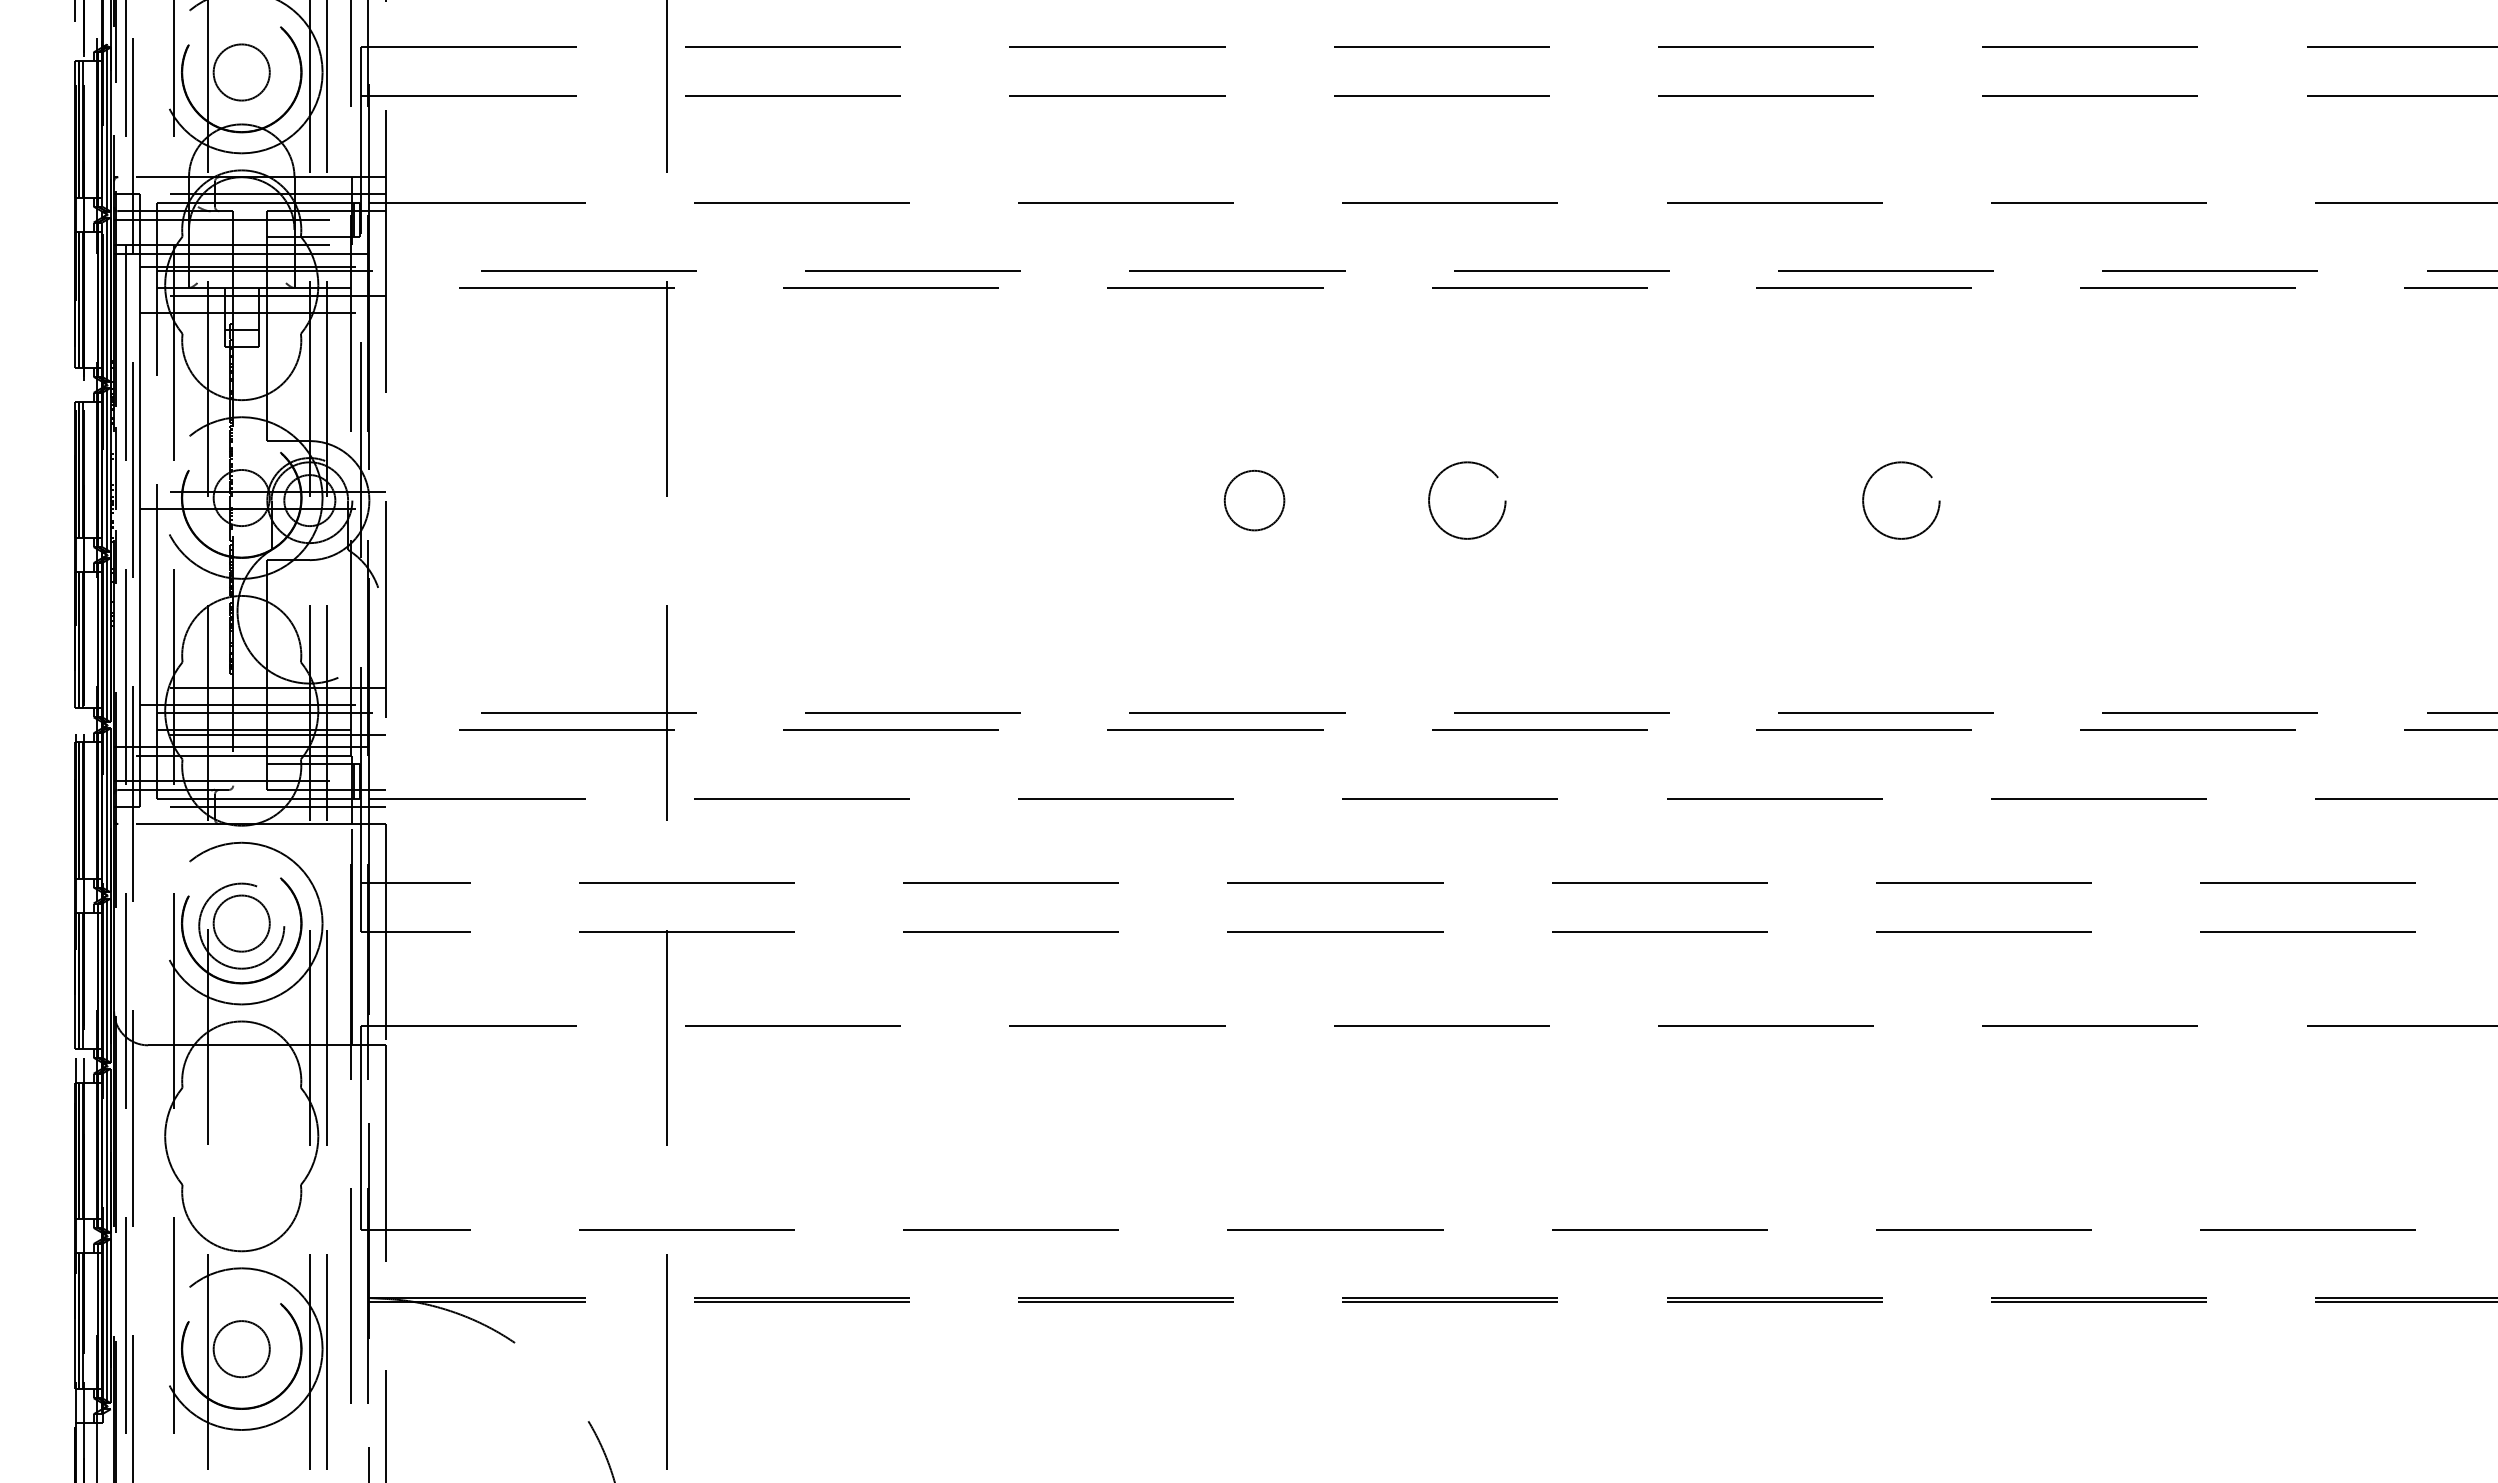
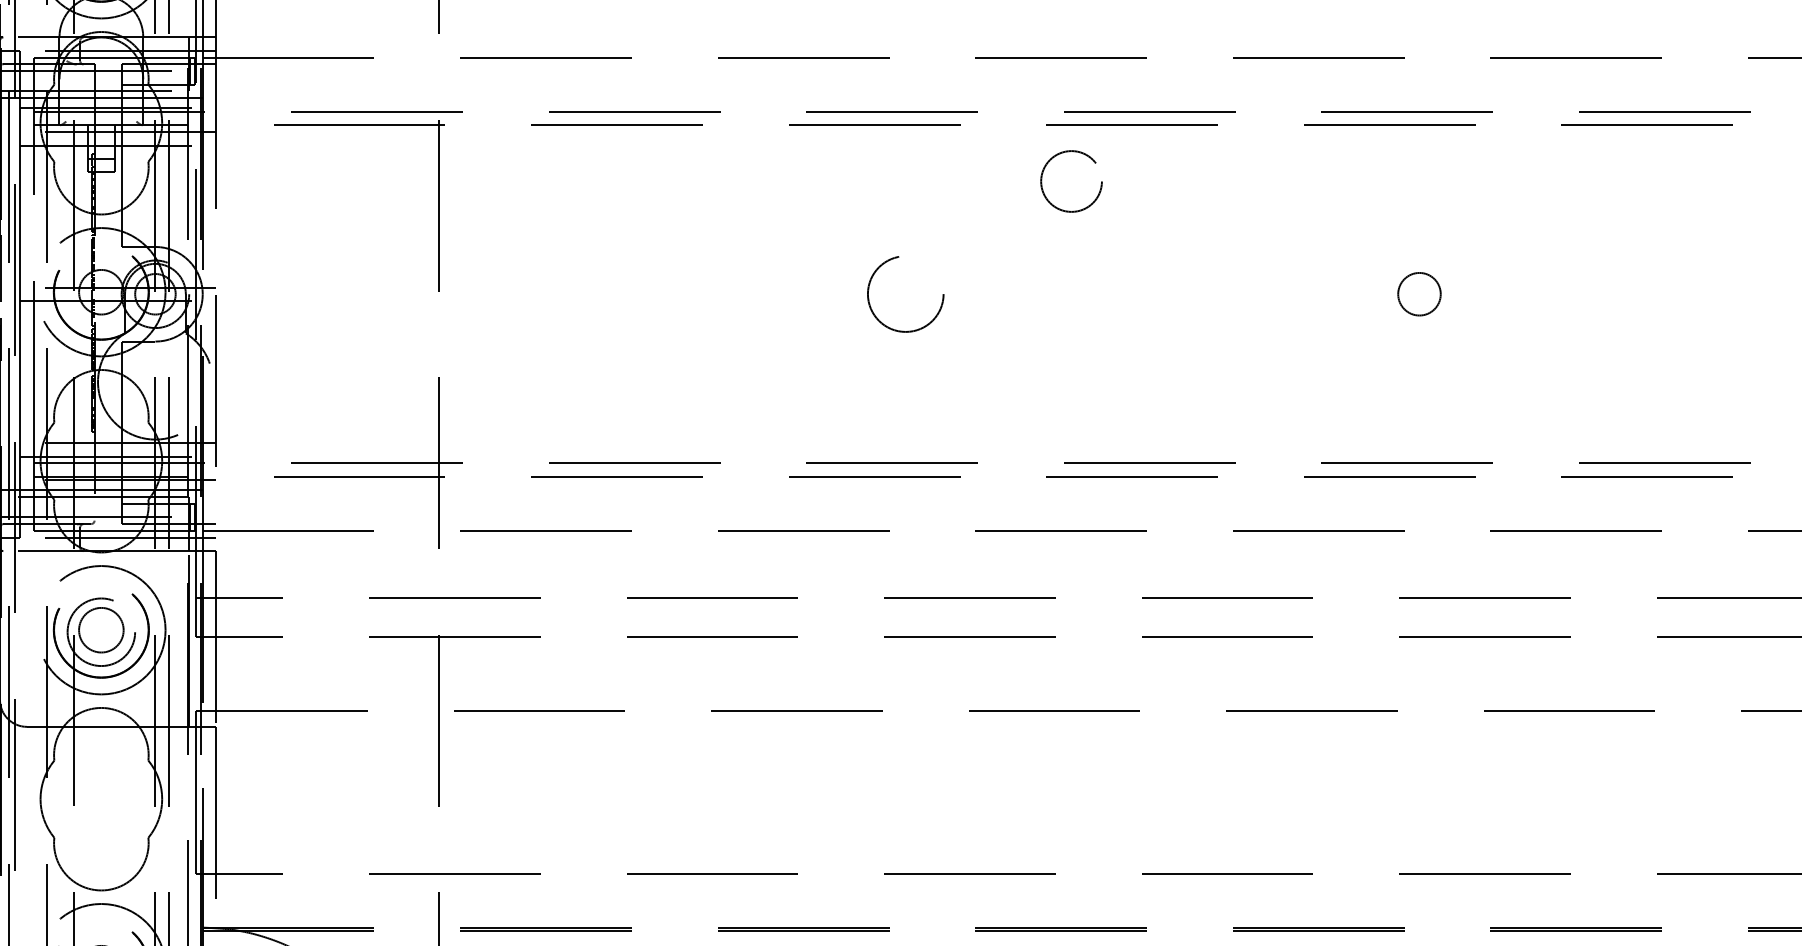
circle: (1254, 500) -> (905, 294), size x1.6
circle: (1467, 500) -> (1071, 181), moved
circle: (1901, 500) -> (1419, 294), size x0.7

